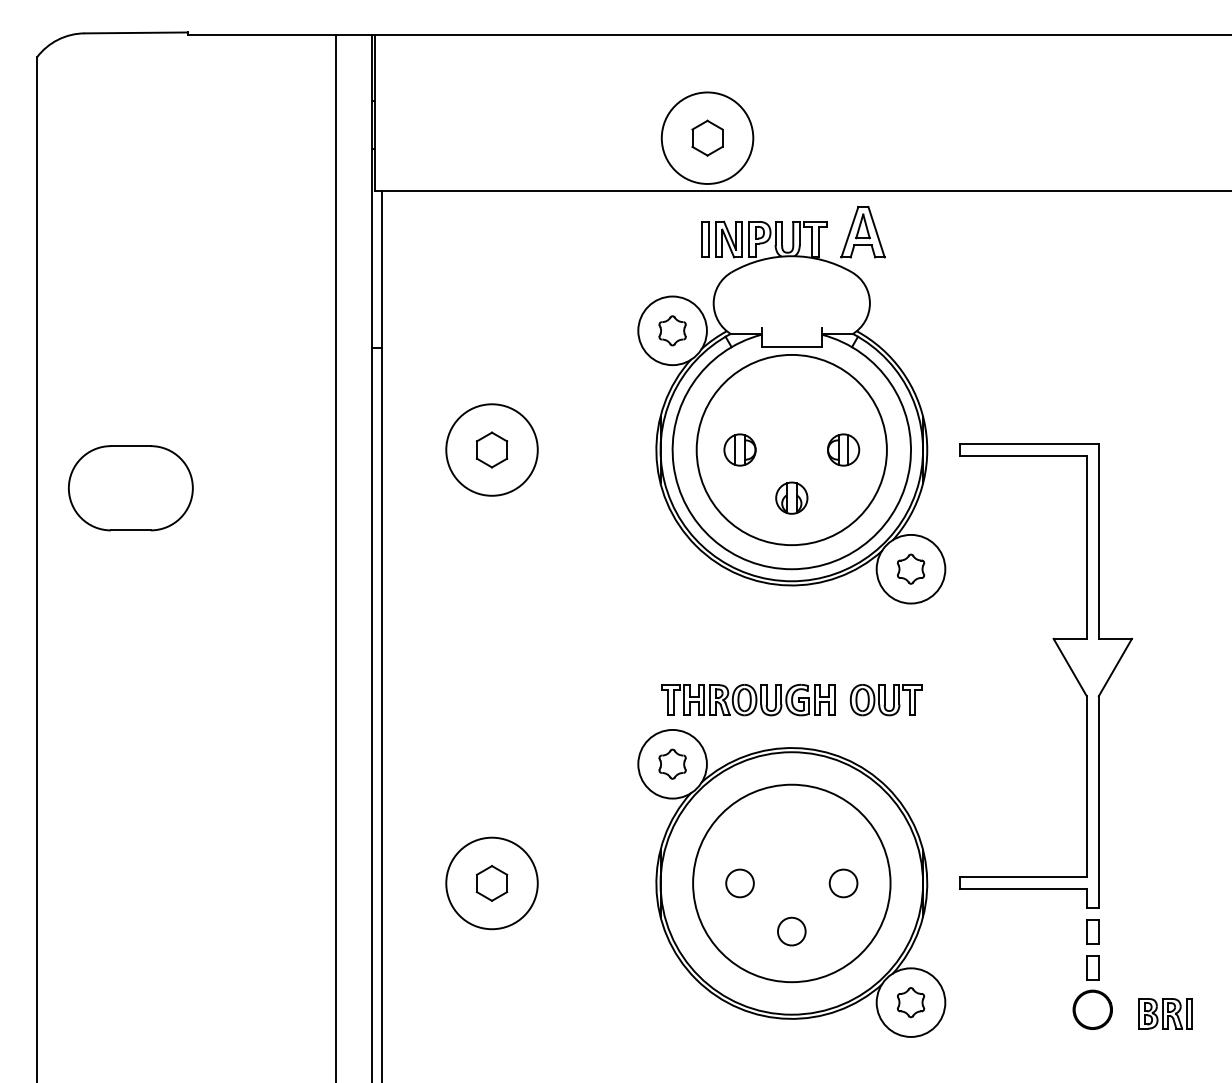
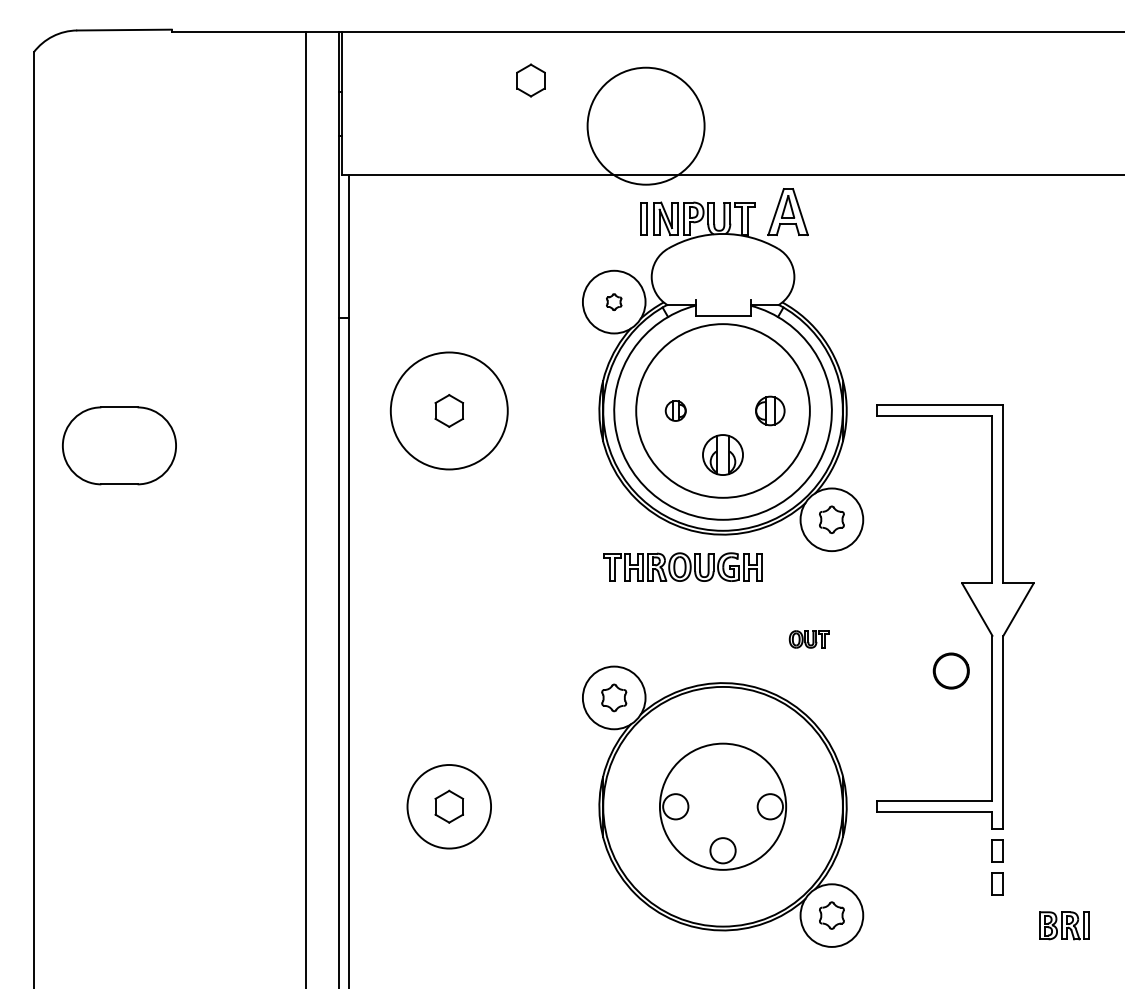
circle: (707, 137) -> (646, 125), size x1.4
part: (707, 137) -> (530, 79), moved
part: (672, 330) -> (614, 301), size x0.6
circle: (491, 449) -> (448, 410), size x1.4
part: (739, 449) -> (675, 410), size x0.7
part: (791, 497) -> (722, 454), size x1.4
part: (748, 700) -> (683, 567), moved
part: (885, 700) -> (808, 639), size x0.6
circle: (791, 883) -> (722, 806), size x0.7
part: (1092, 1009) -> (951, 670), moved

